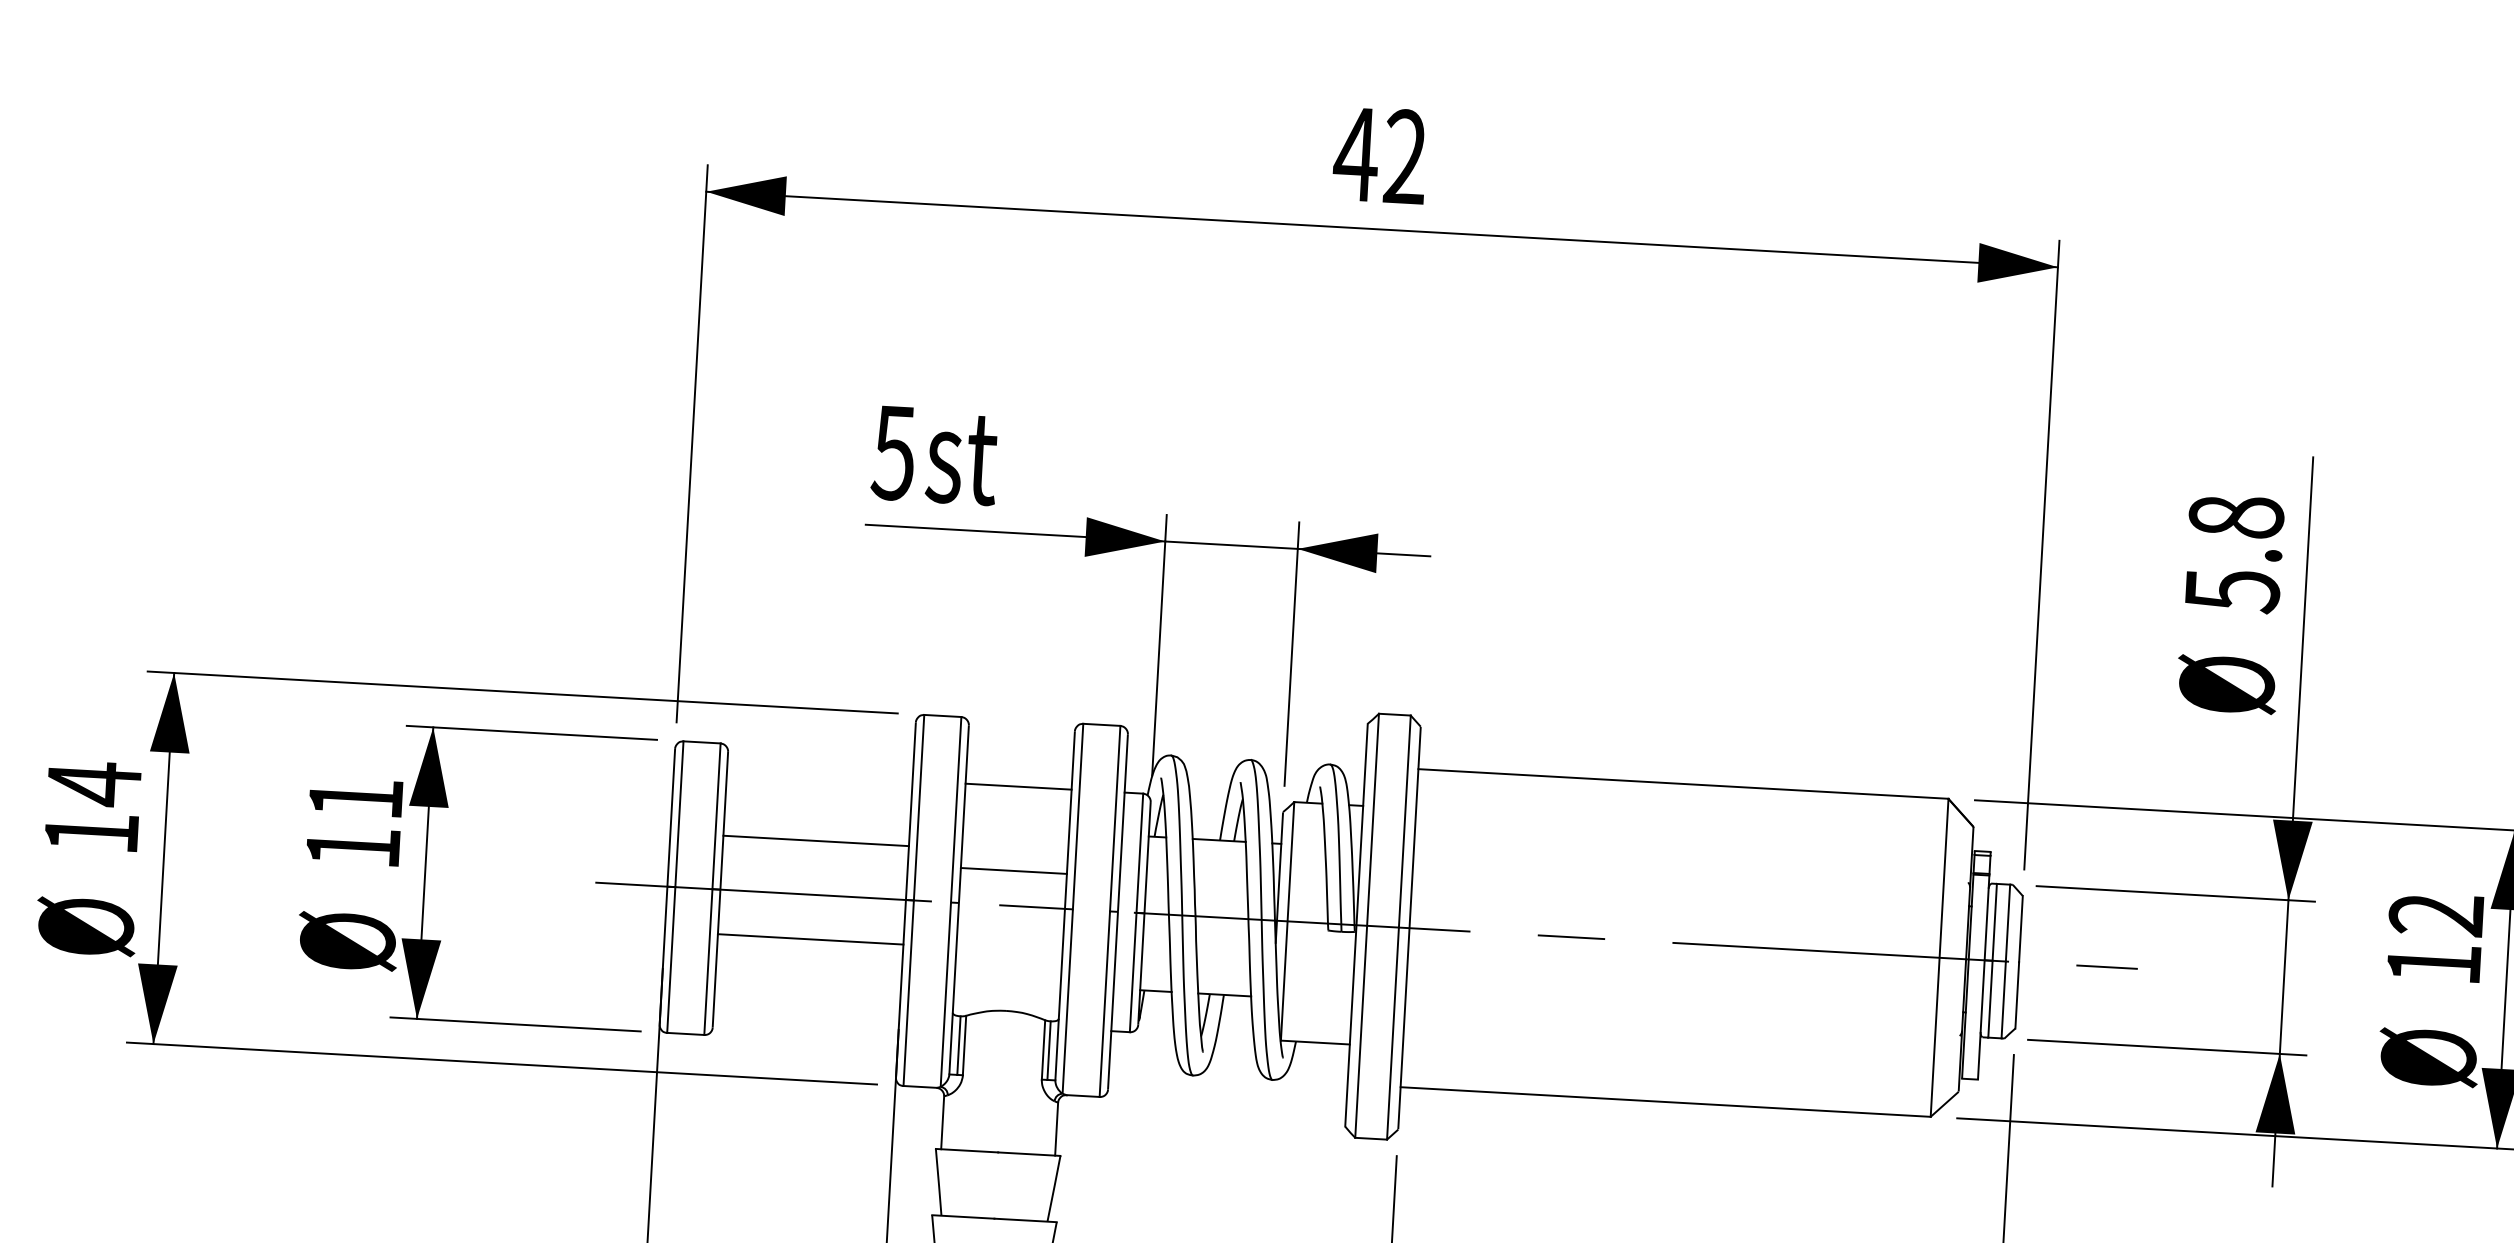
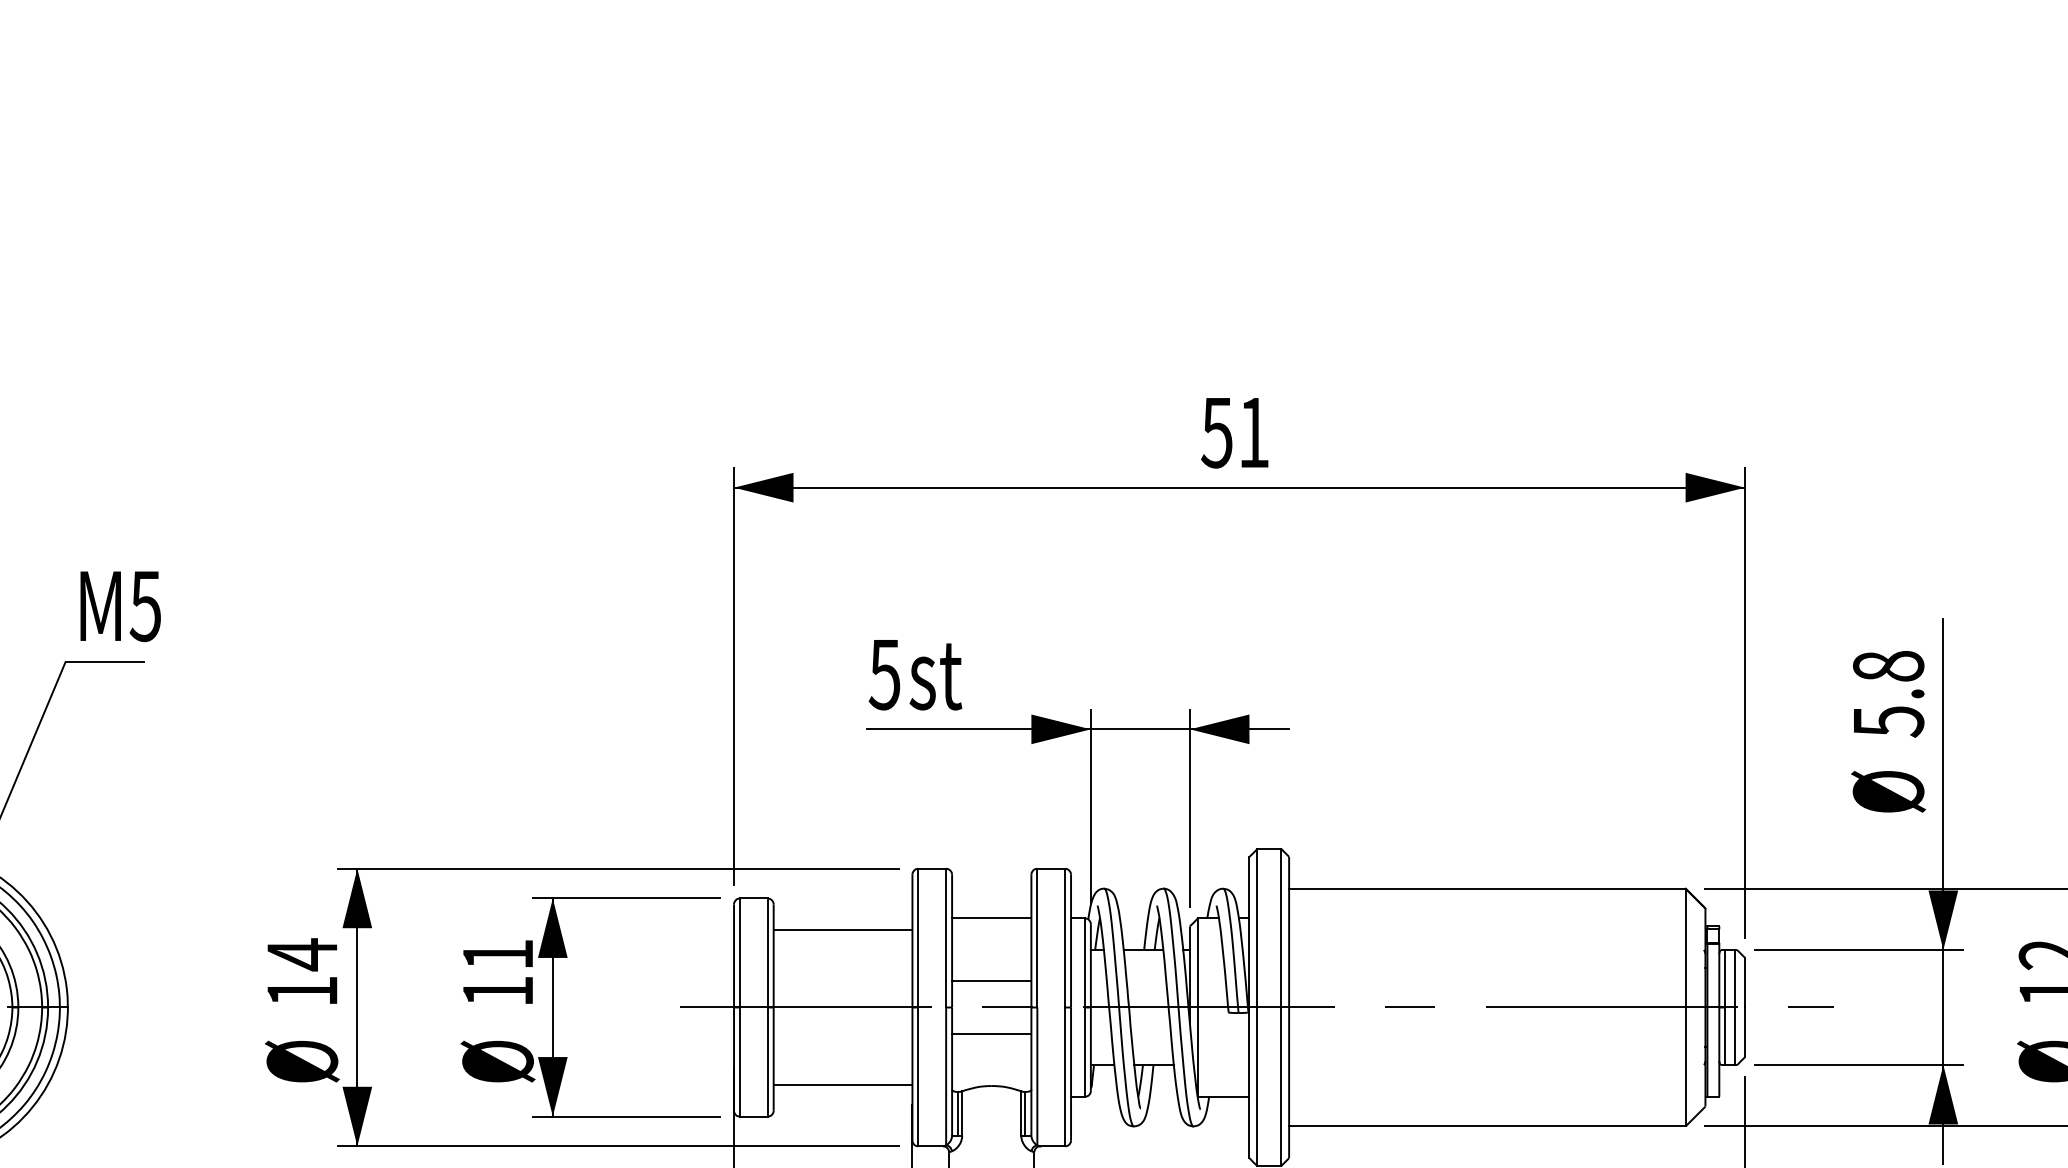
text: (1379, 155) -> (1234, 432), 42 -> 51
line: (815, 841) -> (842, 930), moved
line: (809, 938) -> (842, 1084), moved
line: (1009, 940) -> (991, 1033), added

